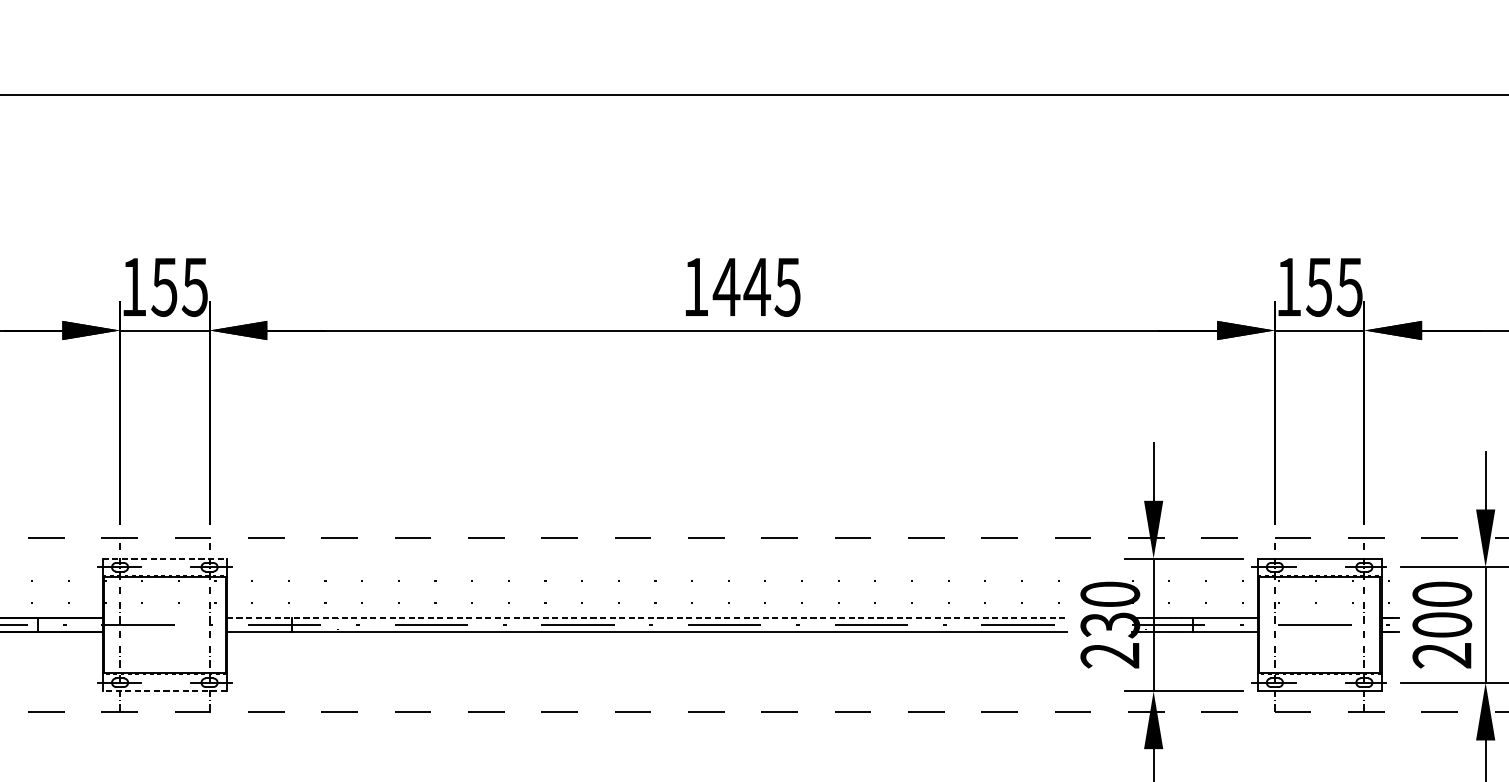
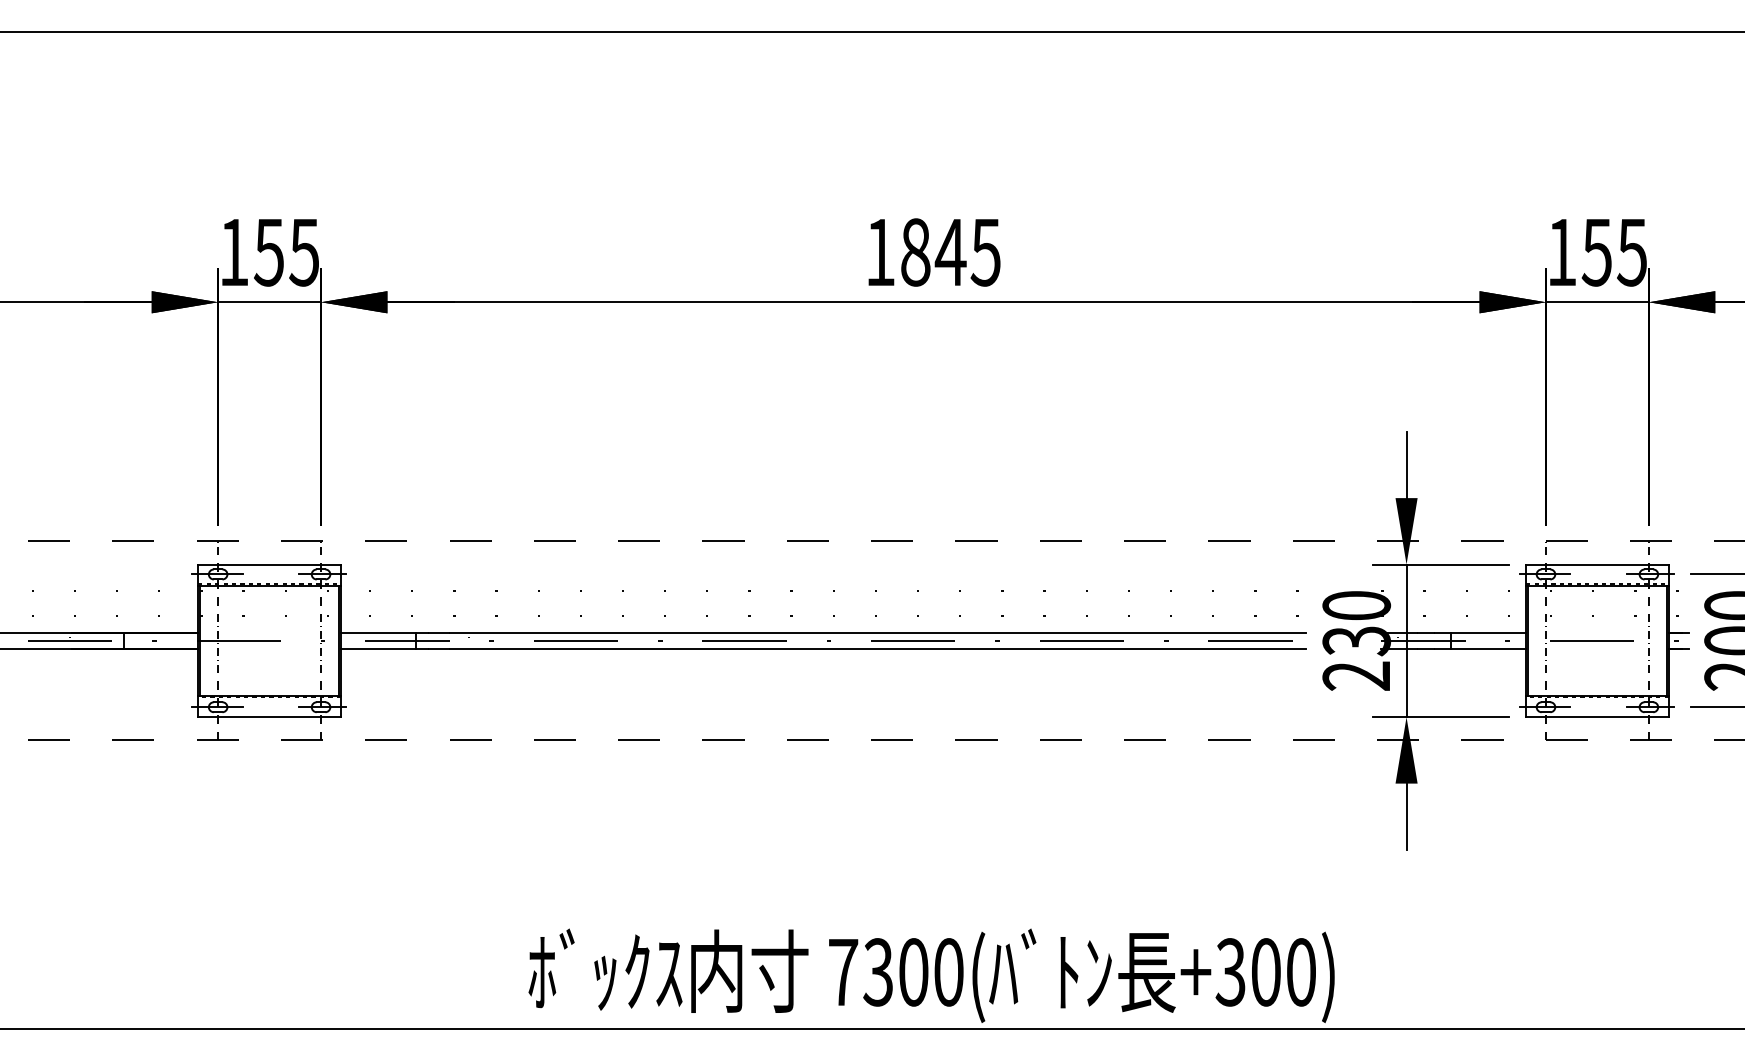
text: (726, 287) -> (915, 252), 1445 -> 1845
line: (165, 558) -> (270, 564), dashed -> solid
line: (646, 617) -> (823, 632), dashed -> solid
line: (164, 691) -> (269, 717), dashed -> solid

